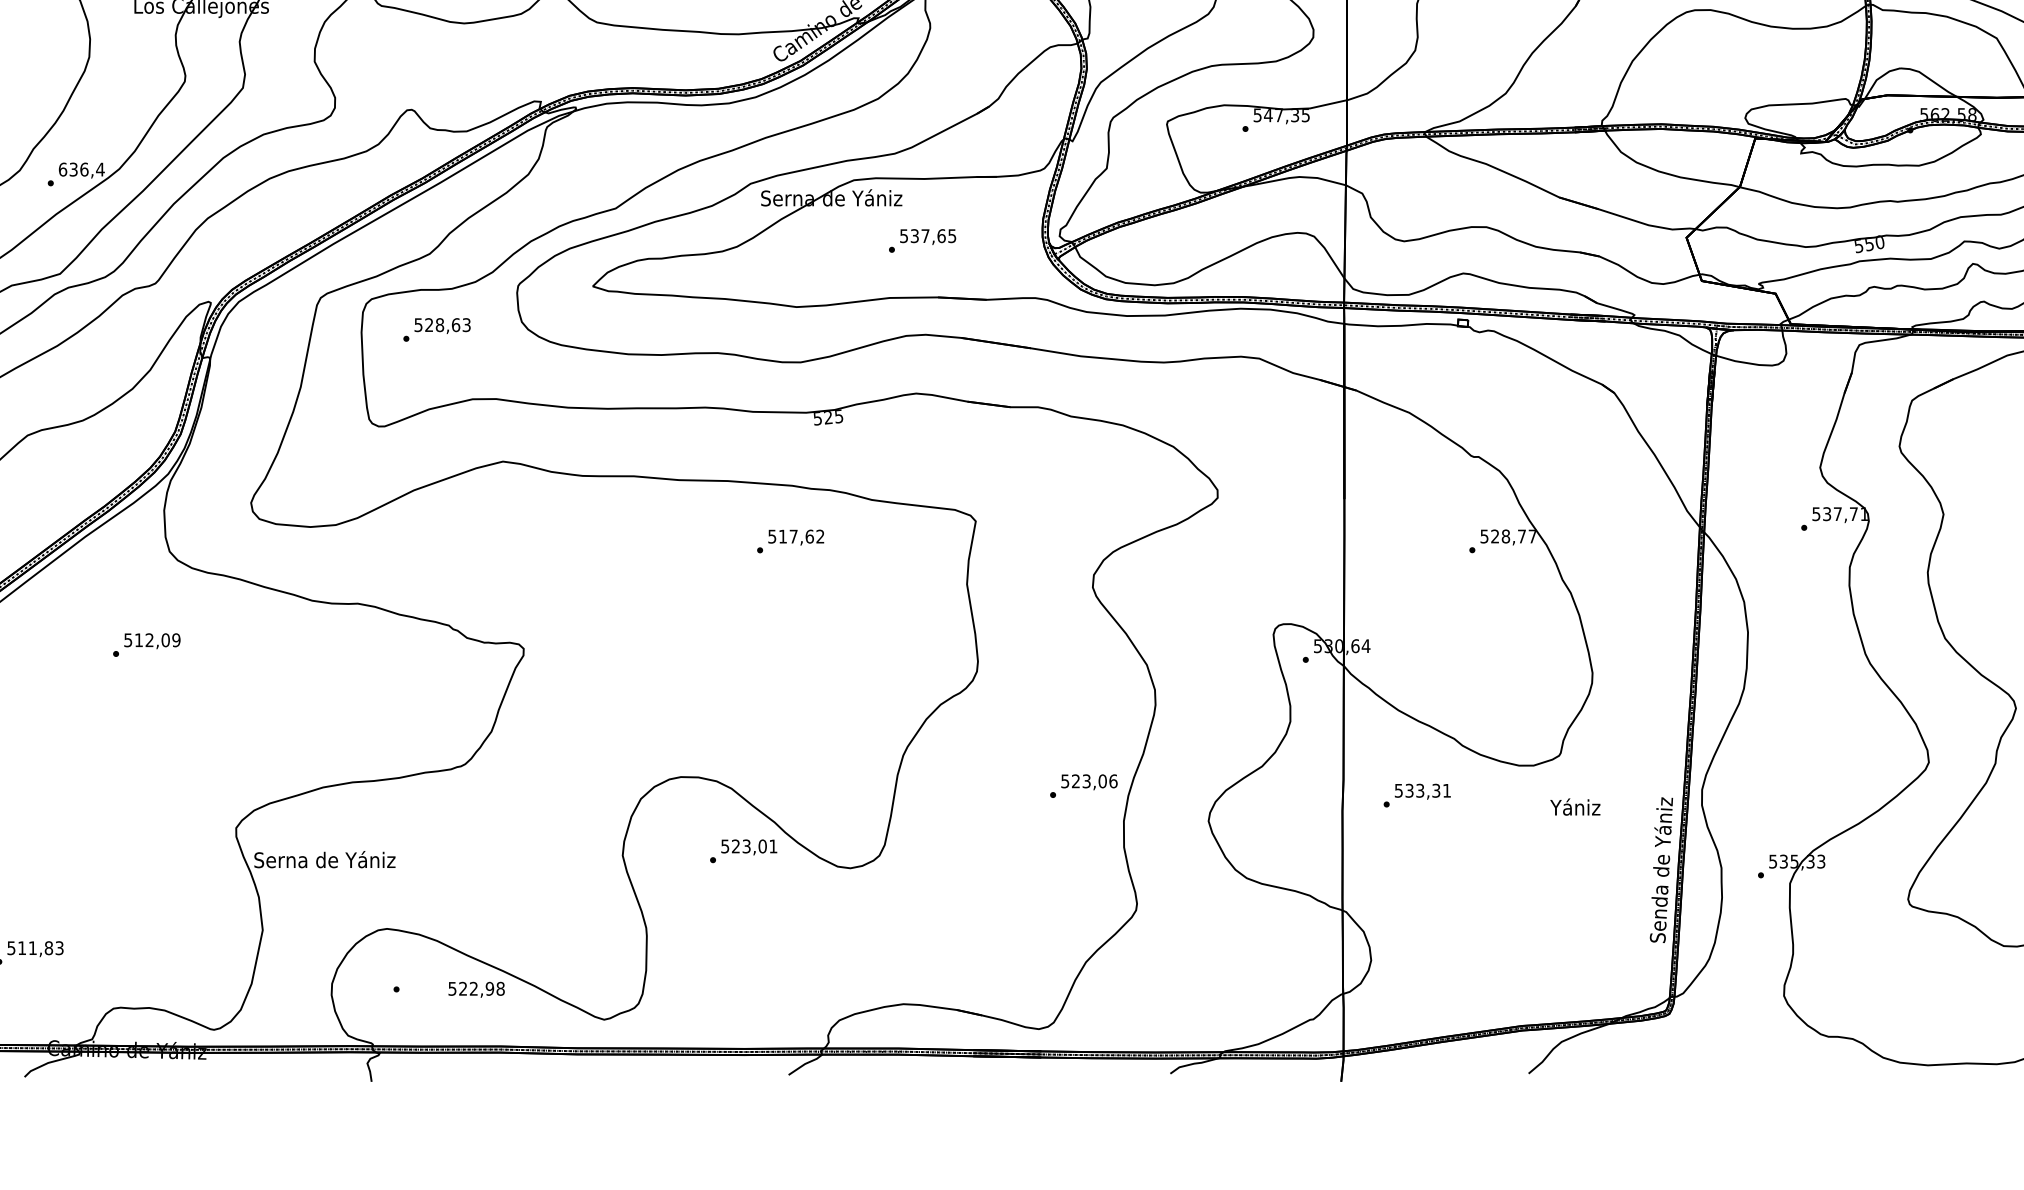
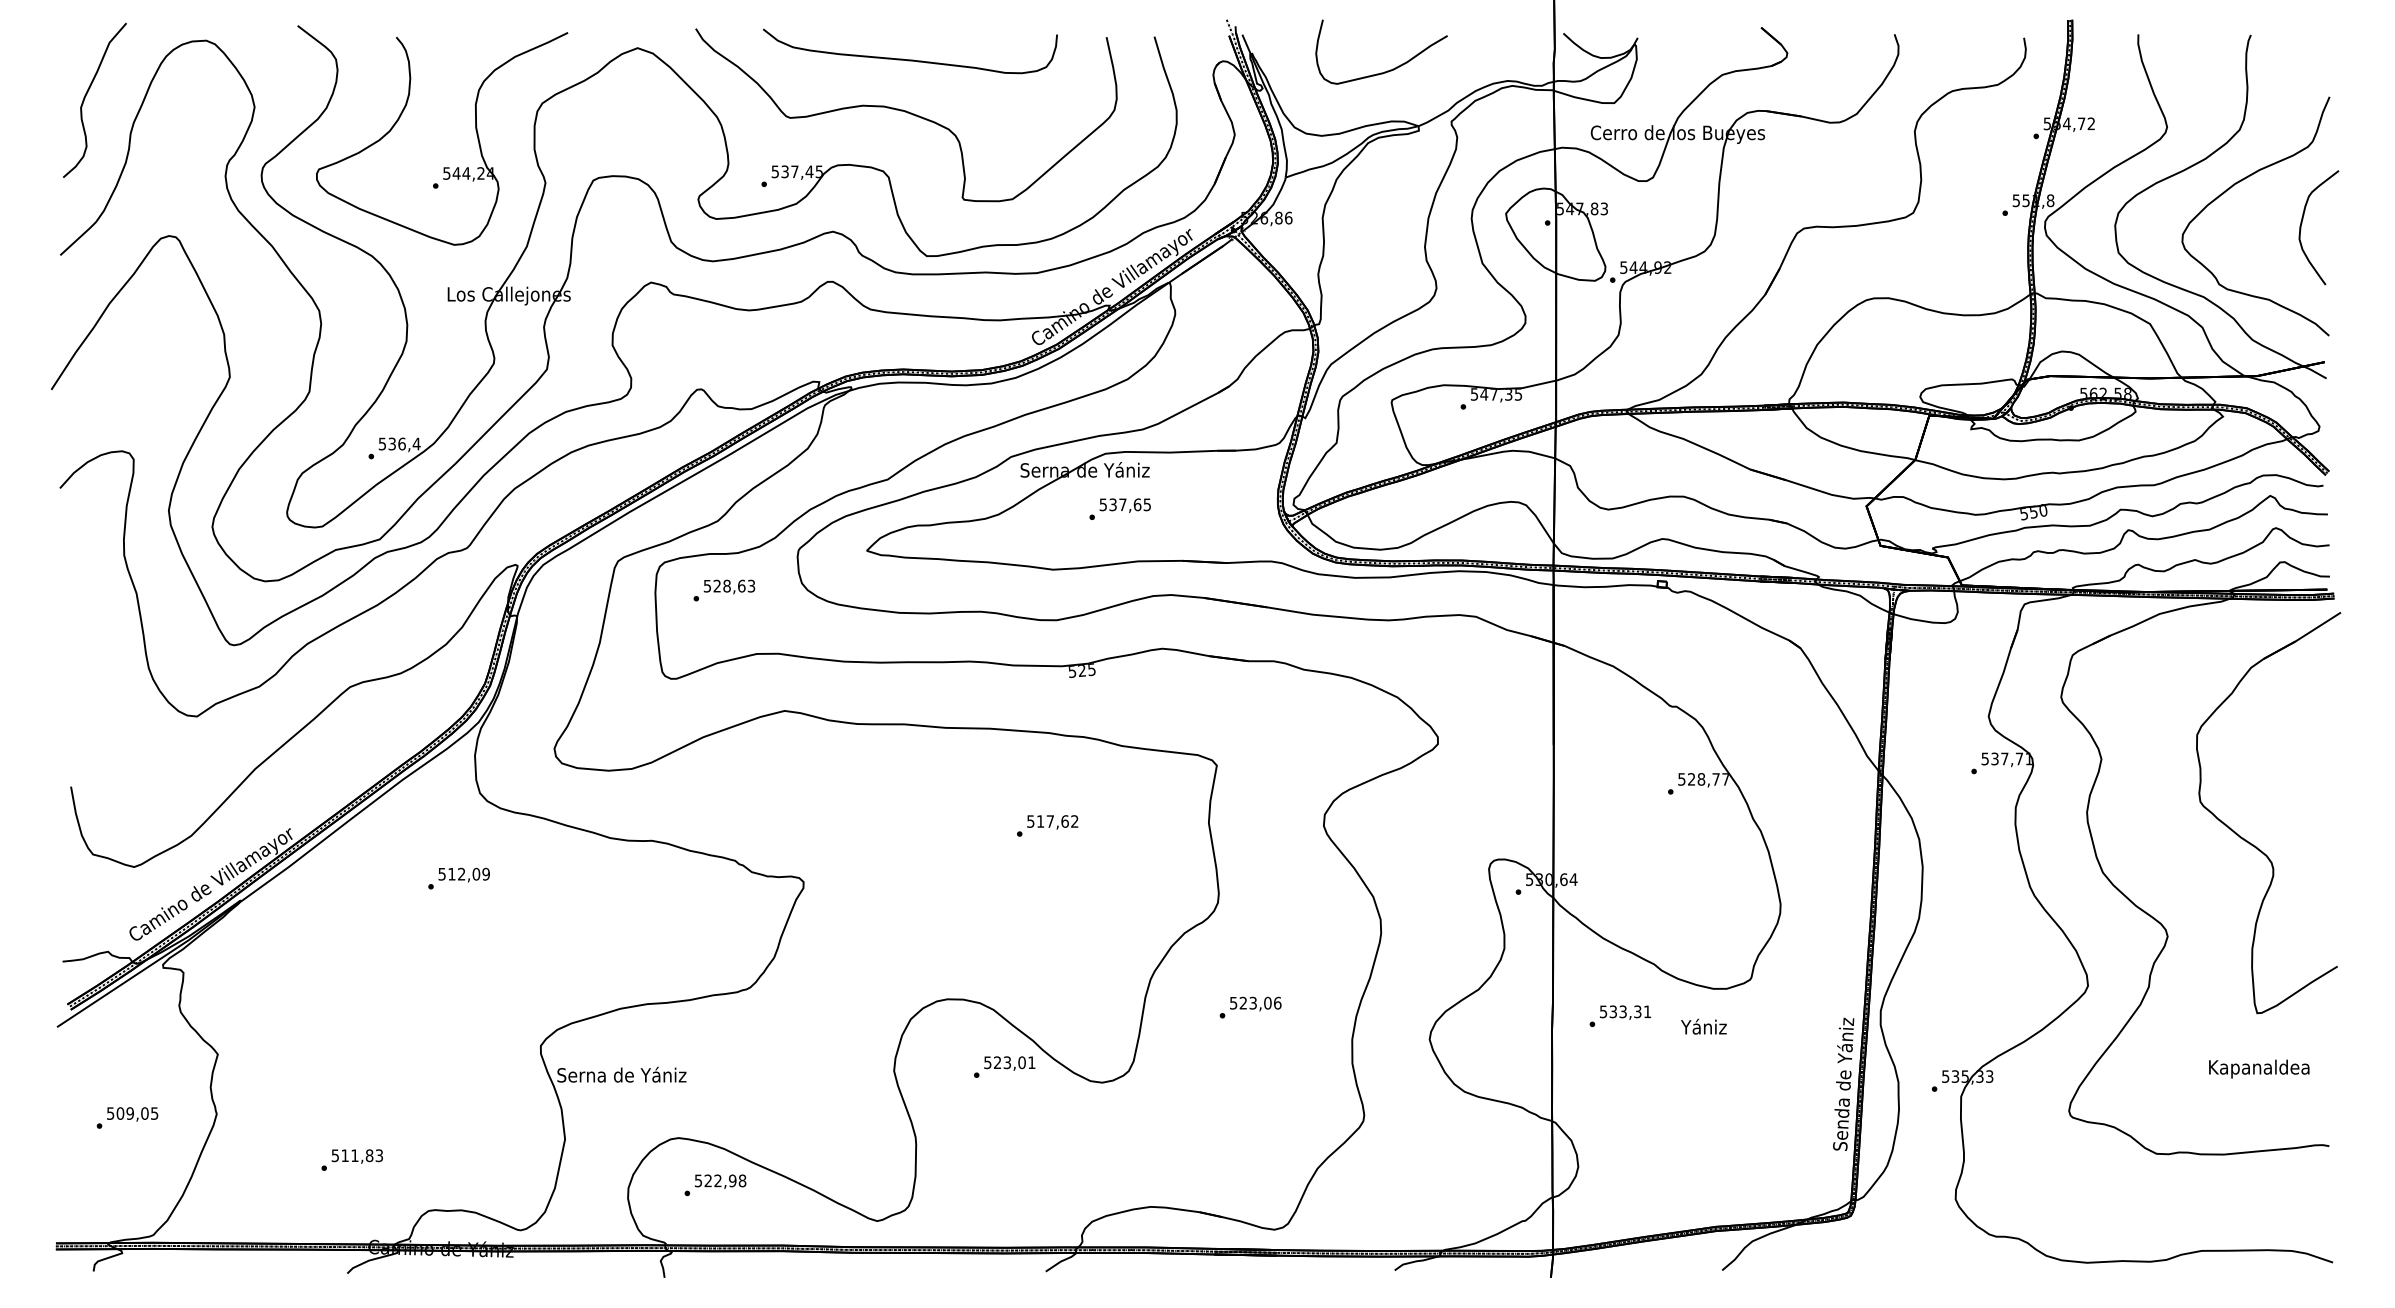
text: (63, 169) -> (382, 443), 636,4 -> 536,4
text: (921, 240) -> (1119, 508), moved
text: (790, 540) -> (1047, 825), moved
text: (1083, 786) -> (1250, 1007), moved
text: (1574, 806) -> (1703, 1026), moved
text: (476, 989) -> (720, 1181), moved

